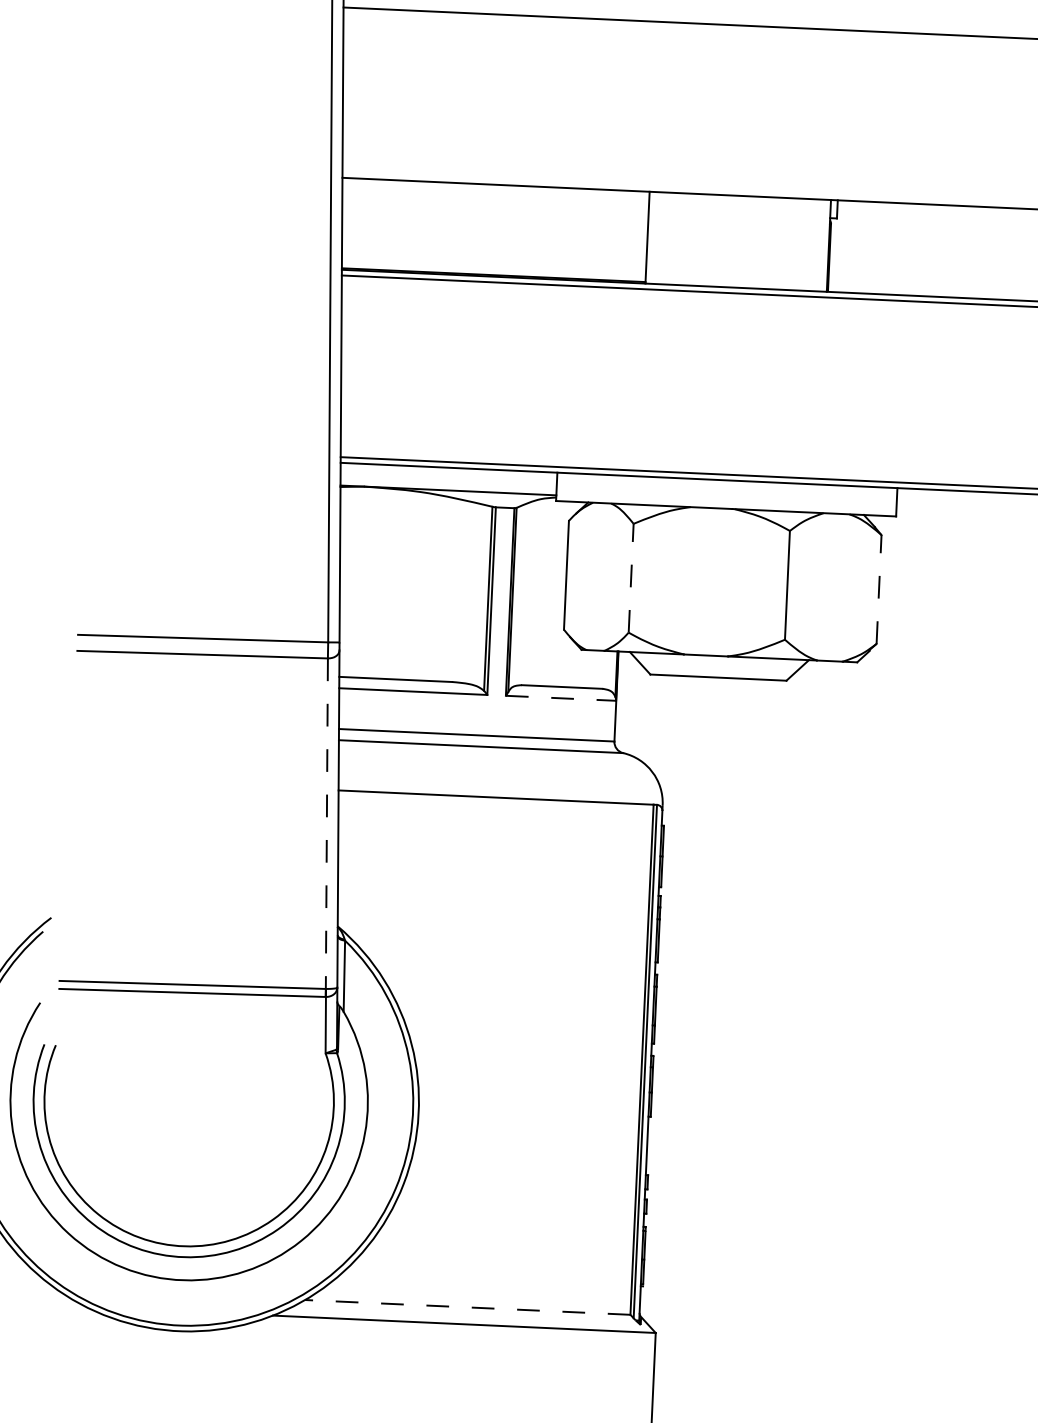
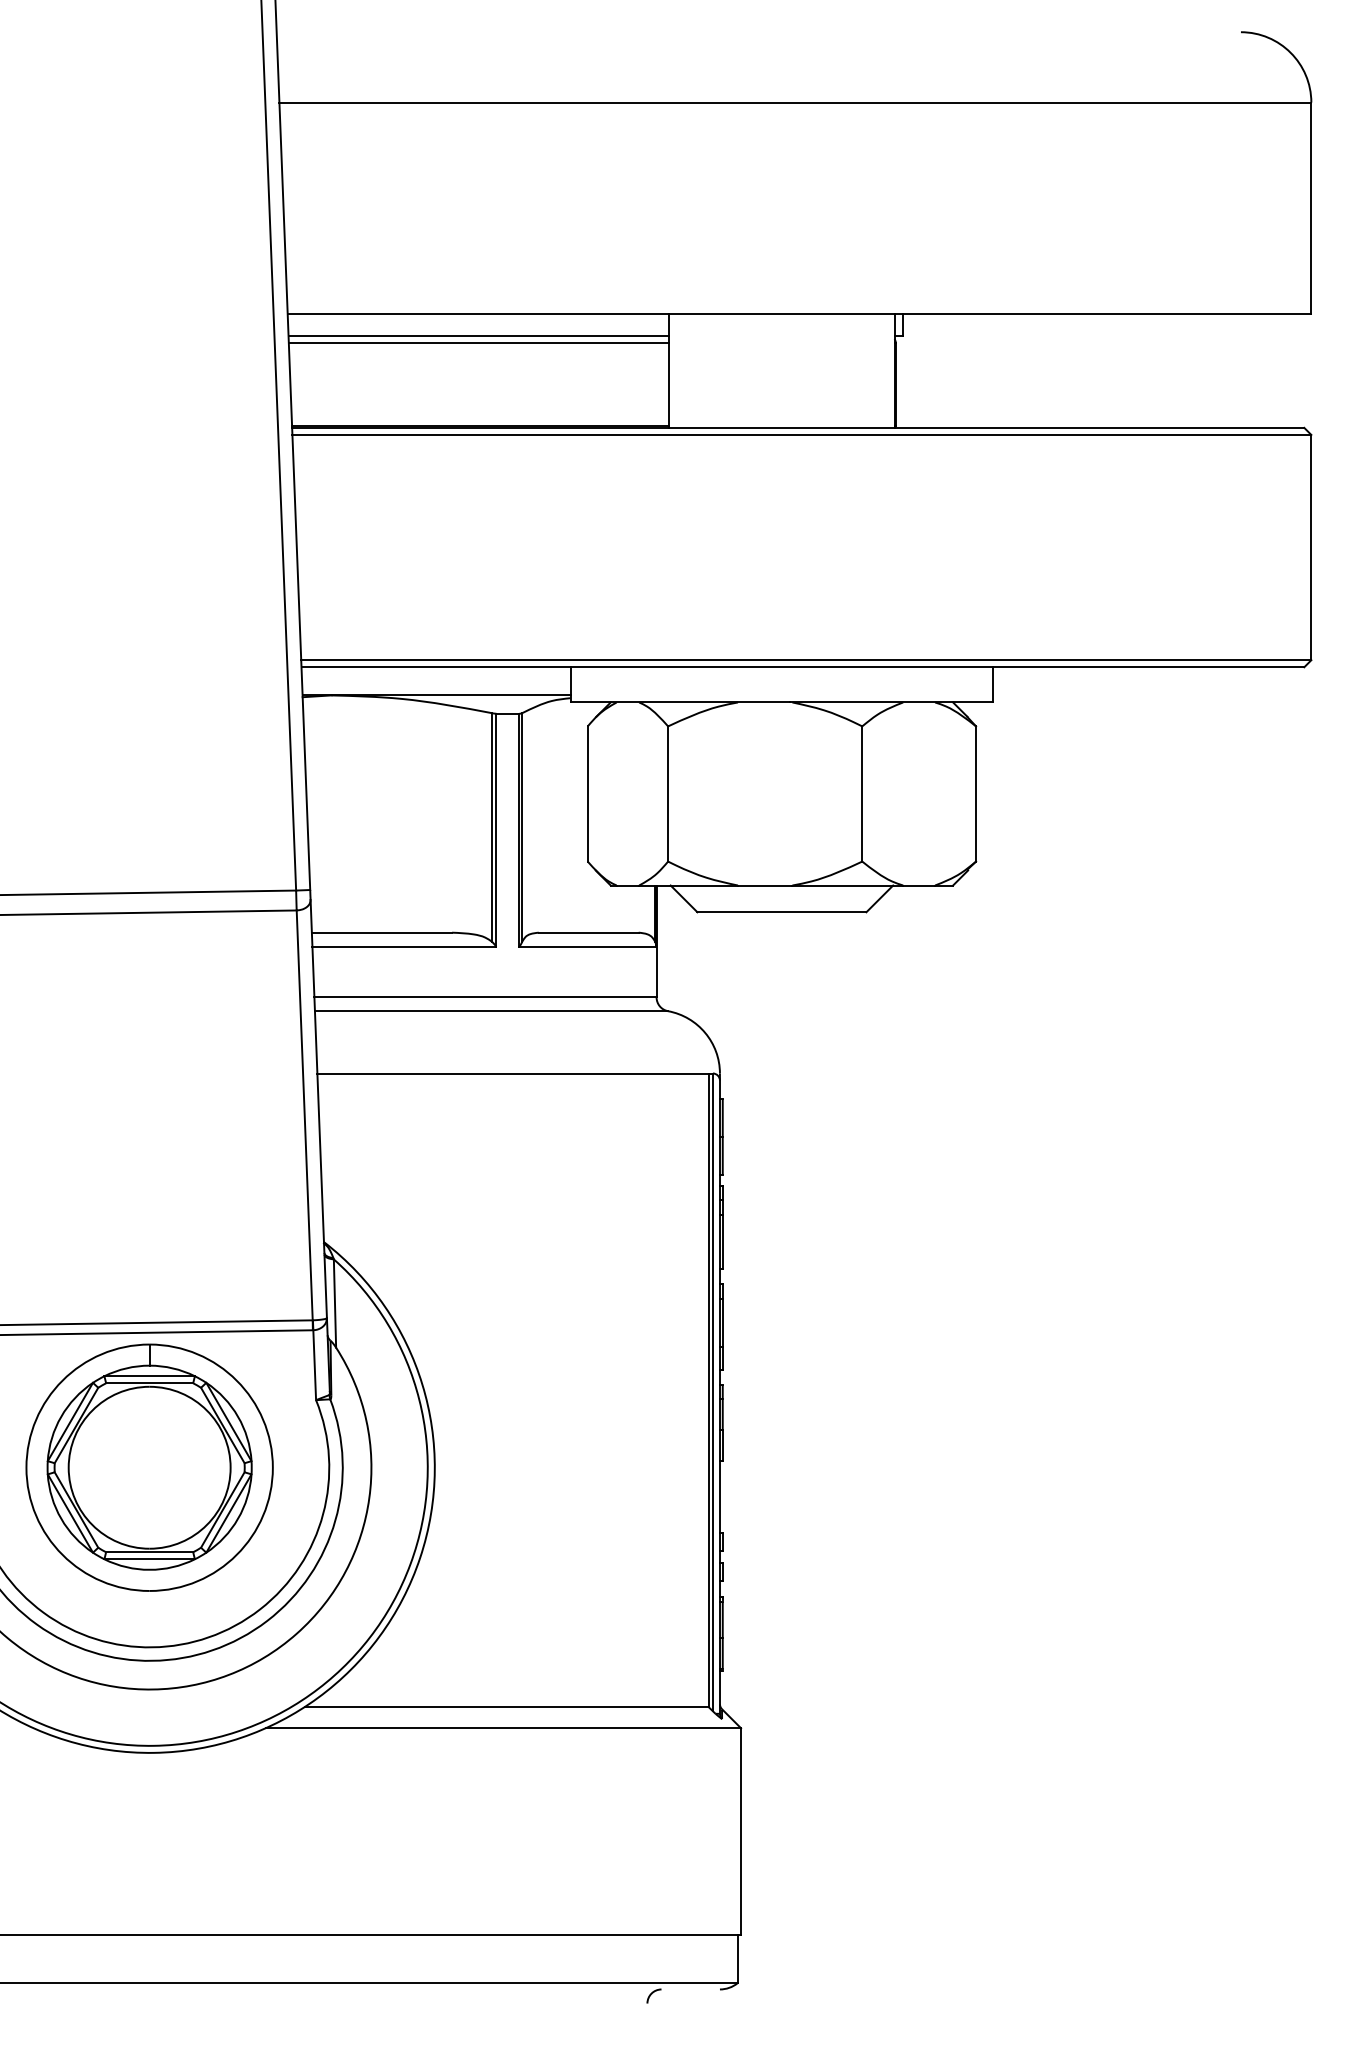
line: (495, 203) -> (478, 336), added
line: (494, 208) -> (478, 343), added
line: (631, 577) -> (668, 793), dashed -> solid
line: (879, 589) -> (976, 793), dashed -> solid
line: (561, 698) -> (588, 946), dashed -> solid
line: (326, 823) -> (304, 1115), dashed -> solid
part: (189, 1101) -> (149, 1467), added
line: (467, 1307) -> (506, 1707), dashed -> solid

